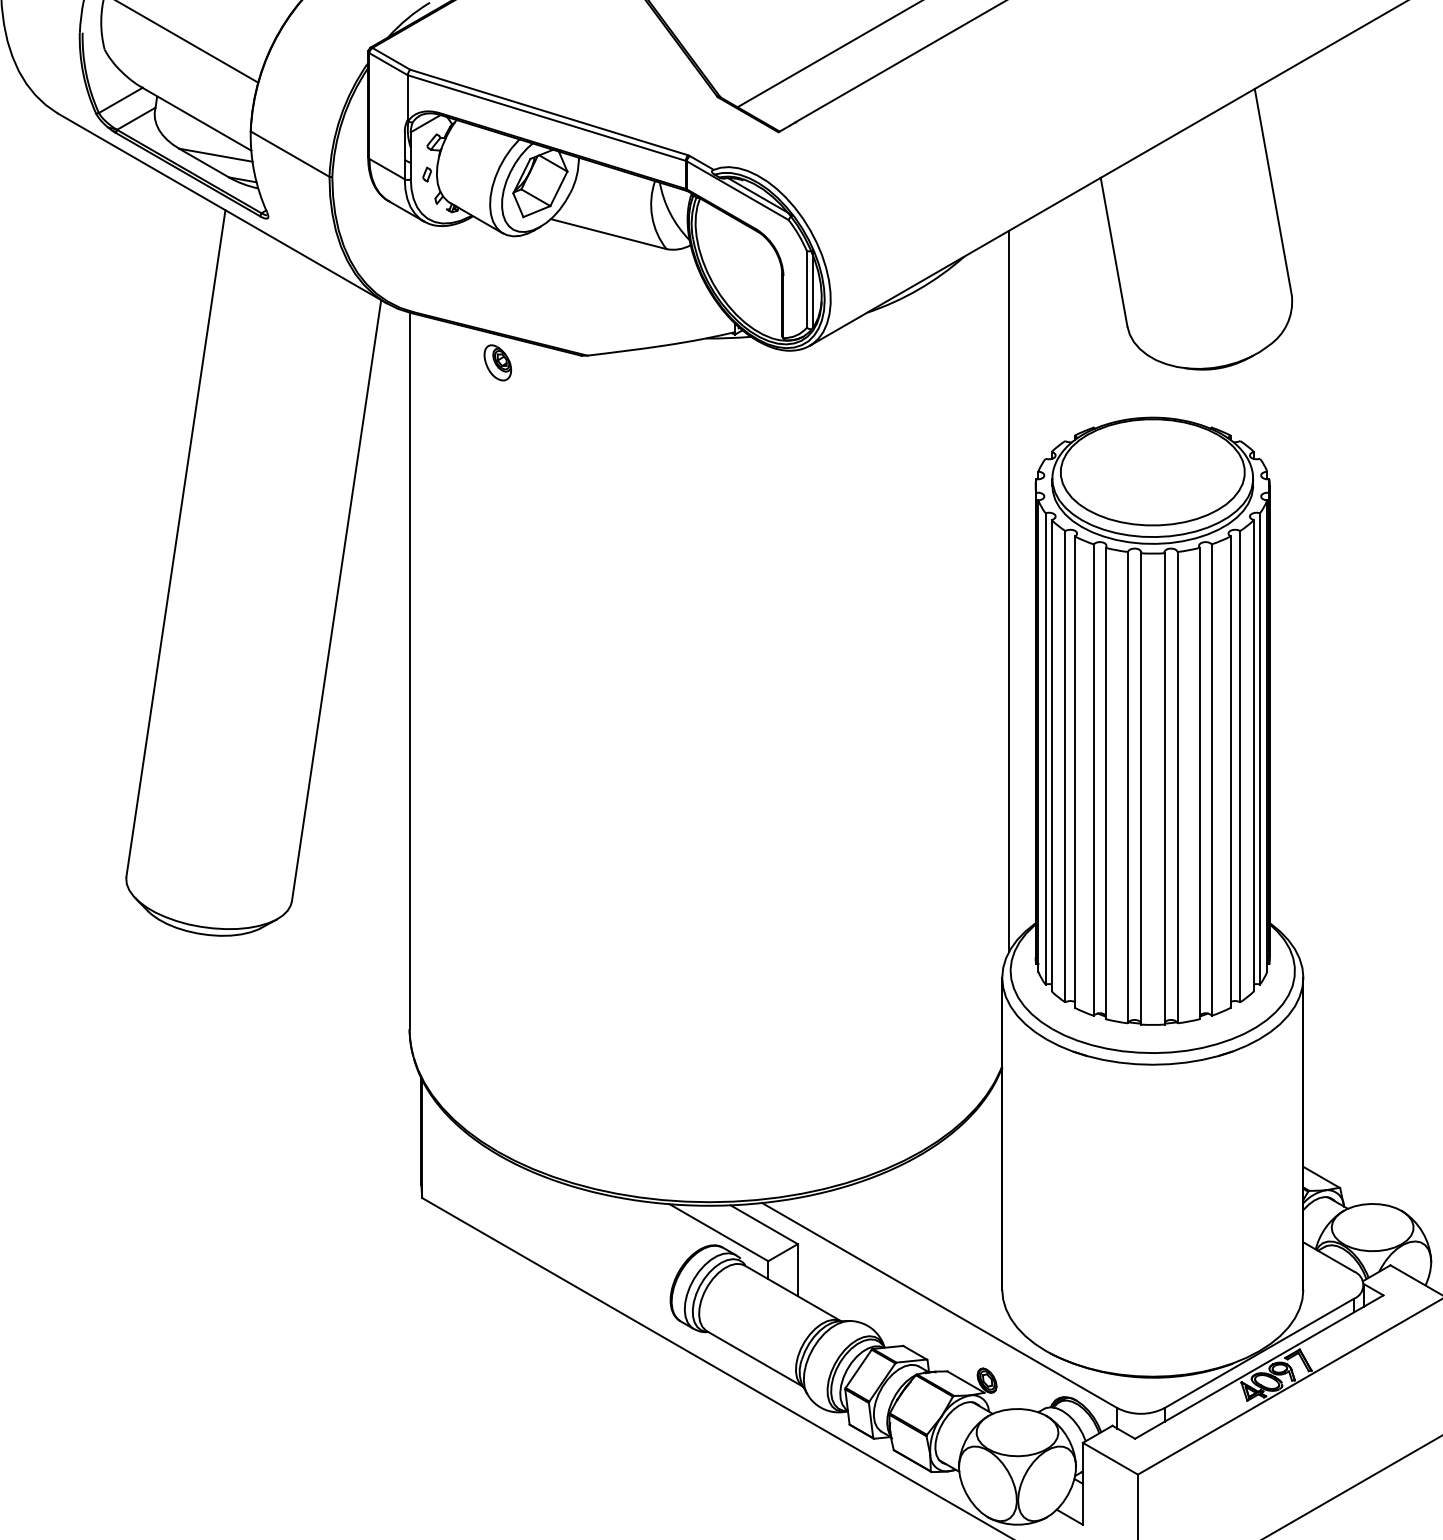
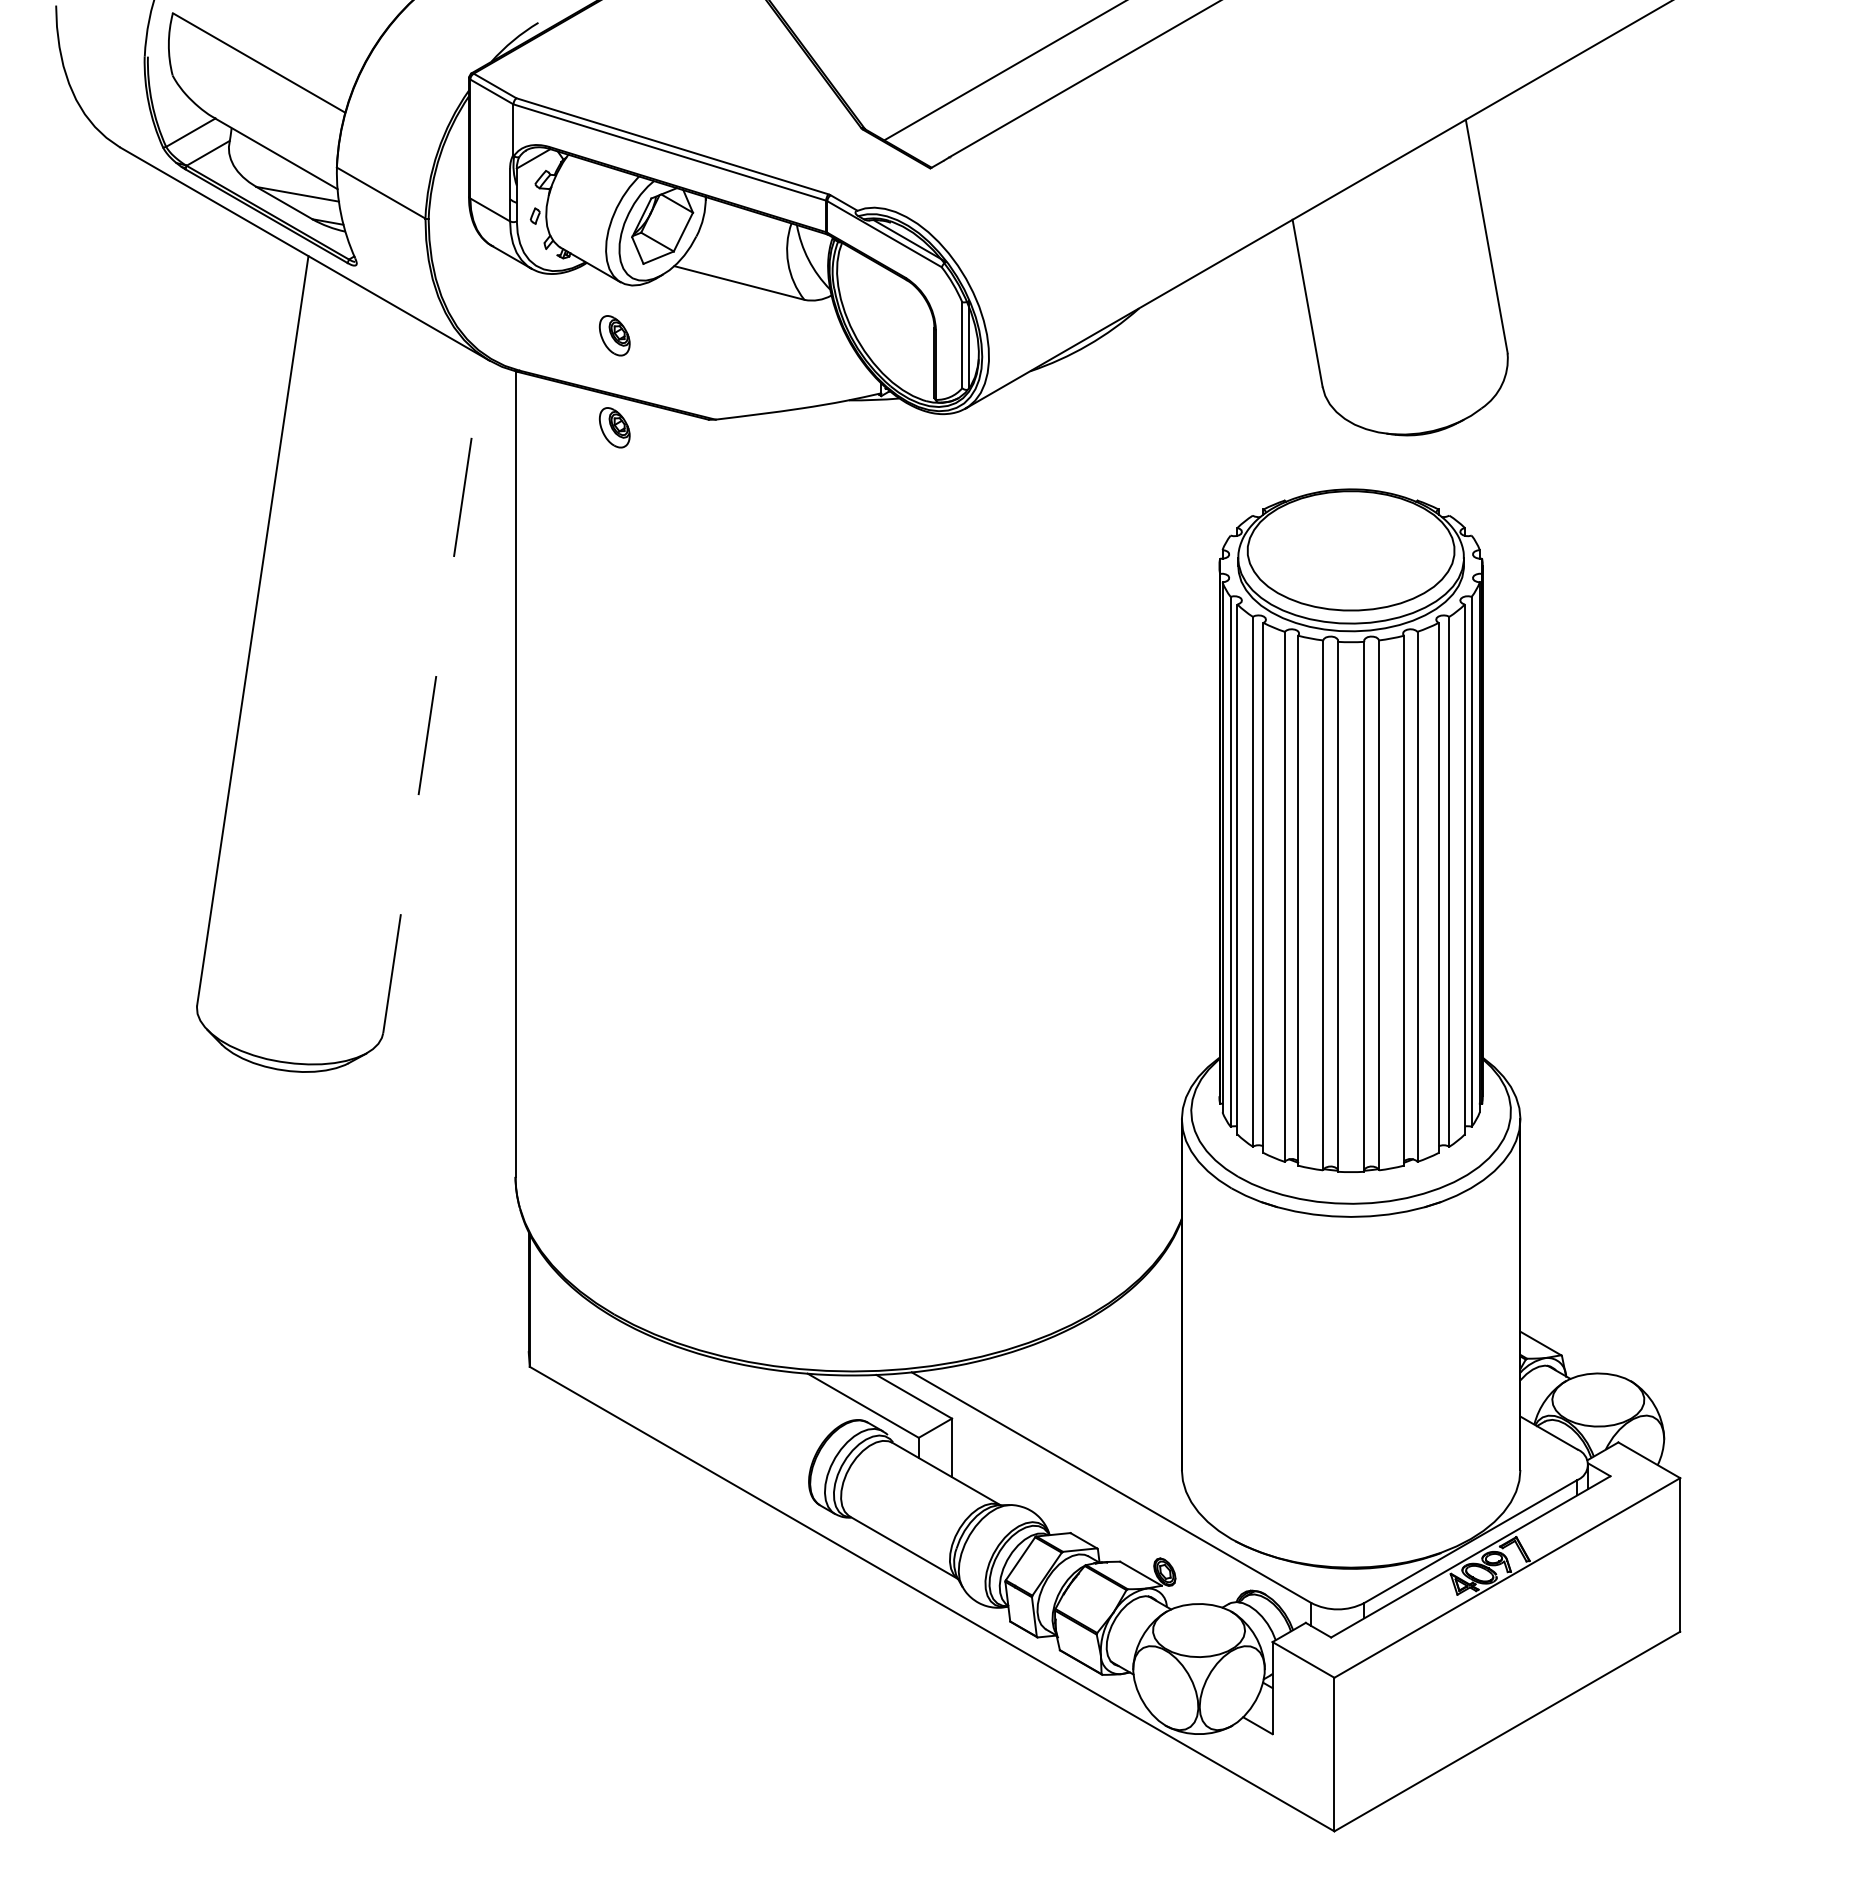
part: (497, 280) -> (614, 335), added
line: (1009, 591) -> (1189, 684), removed
line: (336, 600) -> (433, 695), solid -> dashed

